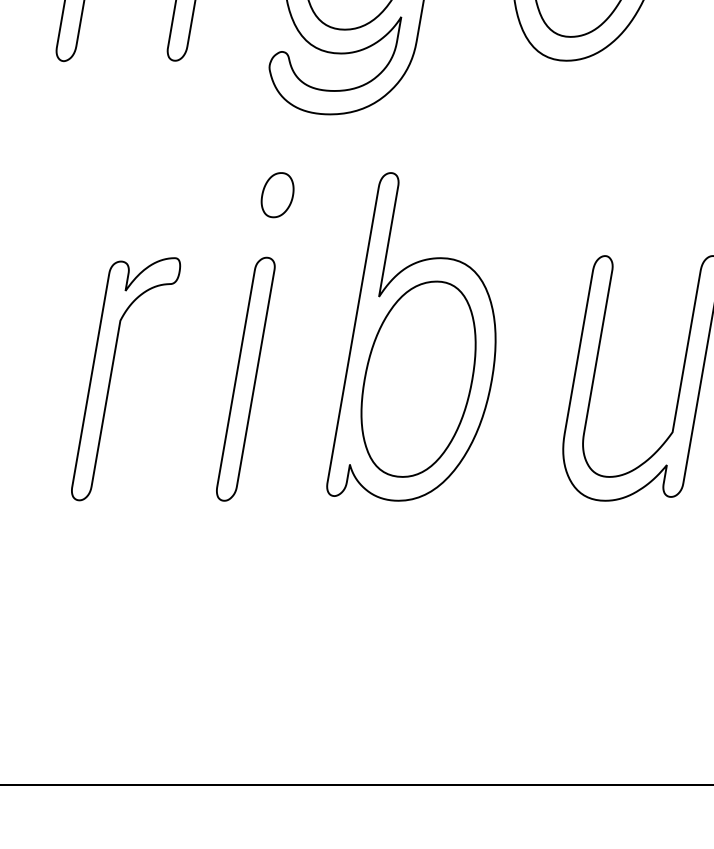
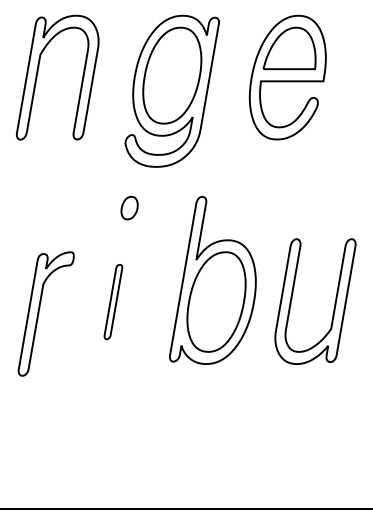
part: (410, 337) -> (212, 280), moved
part: (124, 378) -> (45, 313), moved
part: (246, 378) -> (113, 301), size x0.6

